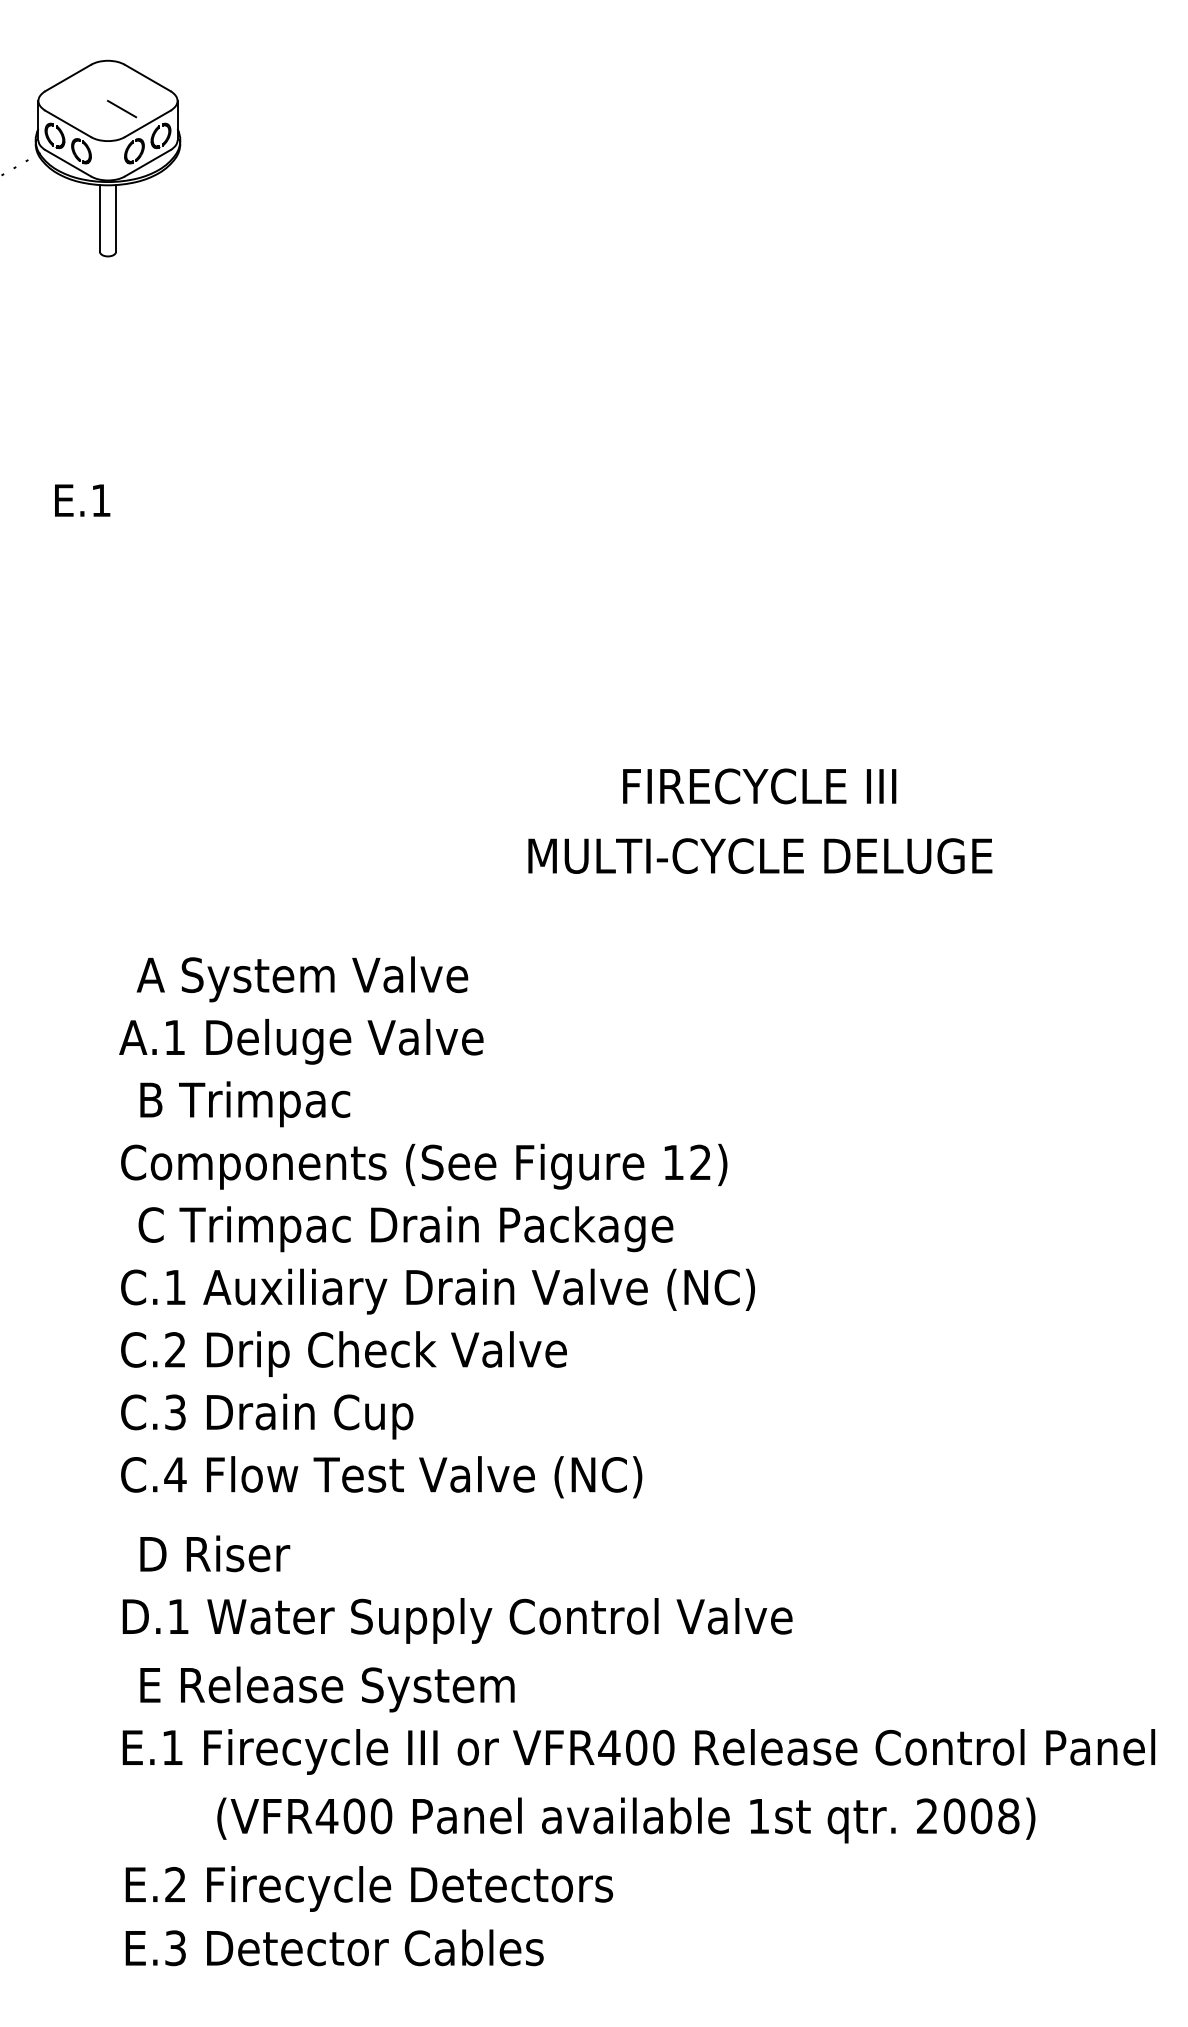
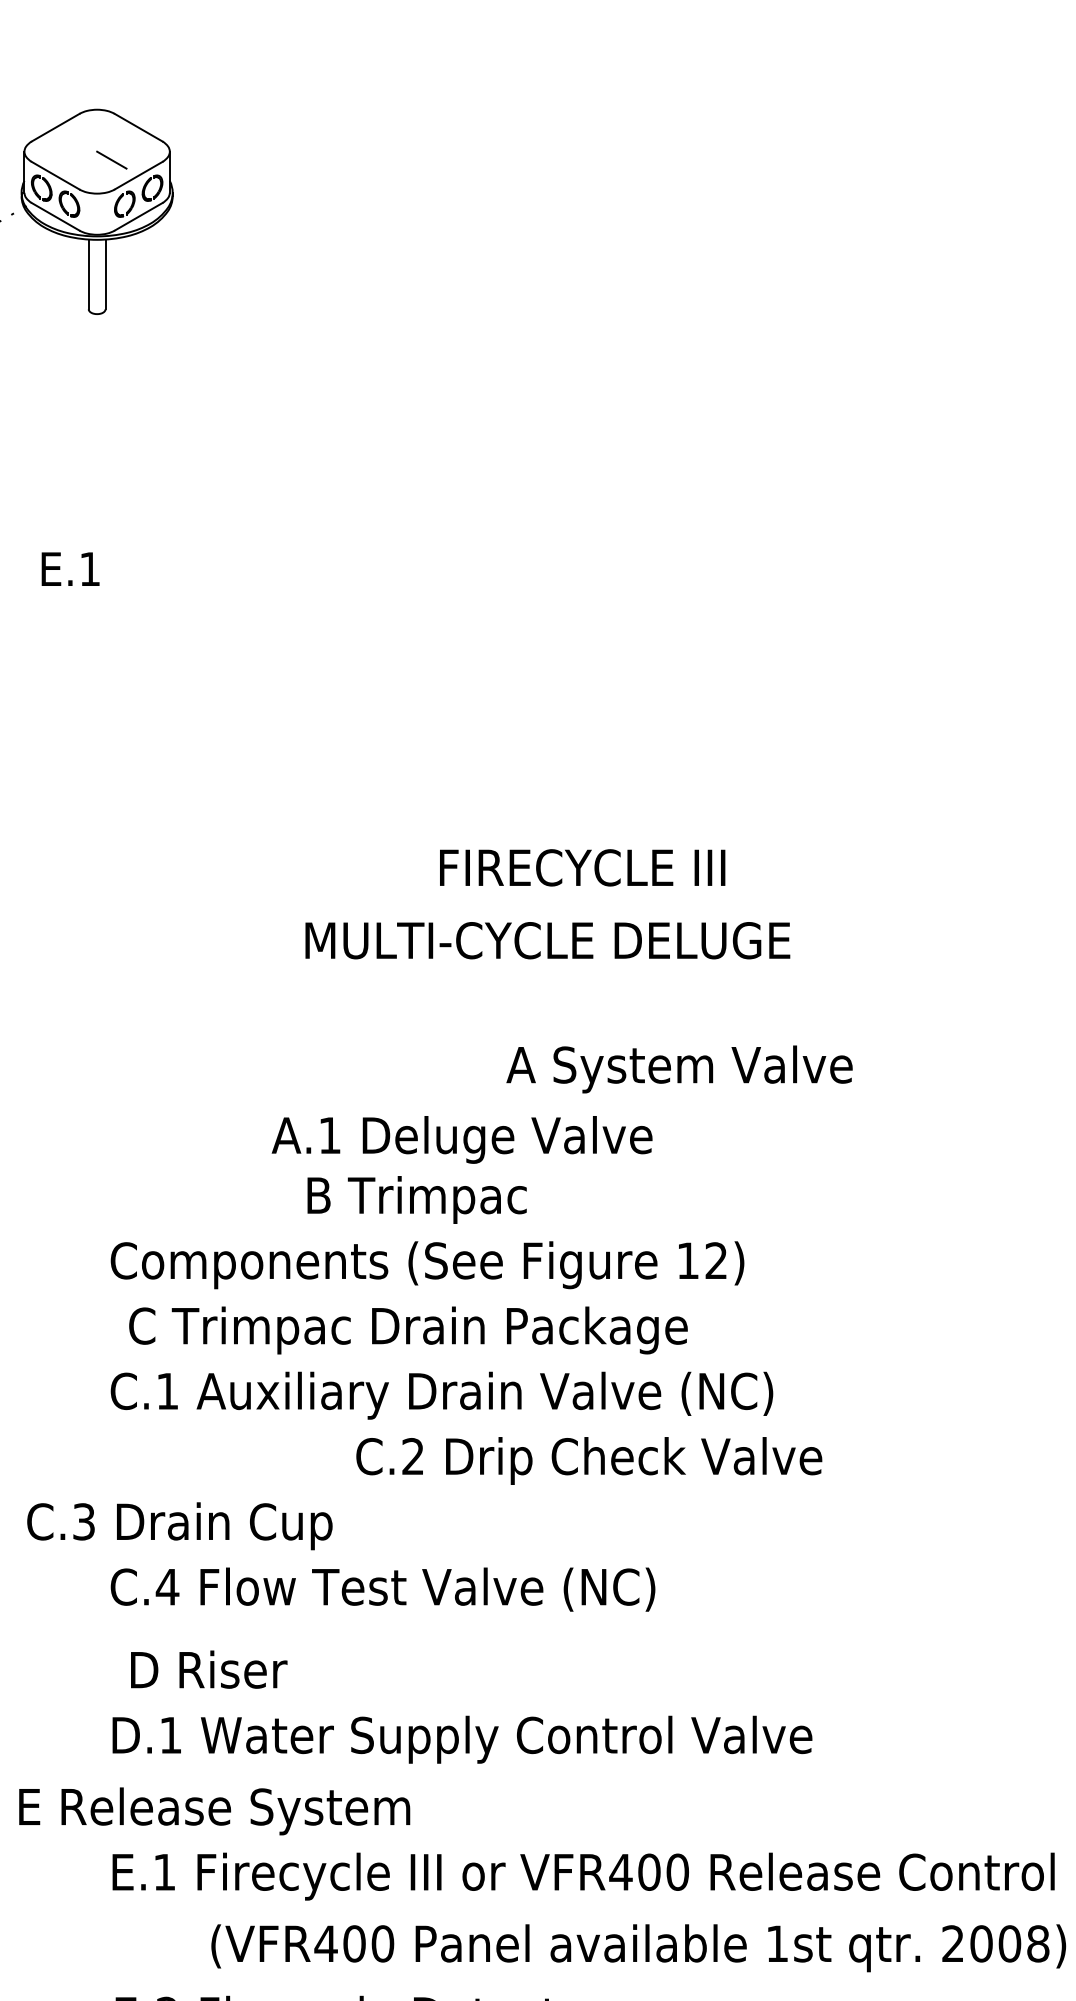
text: (759, 786) -> (582, 867), moved
text: (760, 855) -> (547, 940), moved
text: (302, 979) -> (679, 1069), moved
text: (301, 1041) -> (462, 1139), moved
text: (245, 1104) -> (417, 1200), moved
text: (343, 1353) -> (588, 1460), moved
text: (267, 1416) -> (180, 1526), moved
text: (327, 1689) -> (214, 1811), moved

